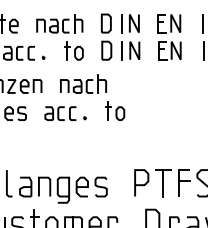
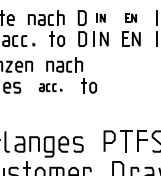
part: (130, 23) -> (100, 18), size x0.6
part: (169, 23) -> (131, 18), size x0.6
part: (65, 113) -> (50, 87), size x0.7

